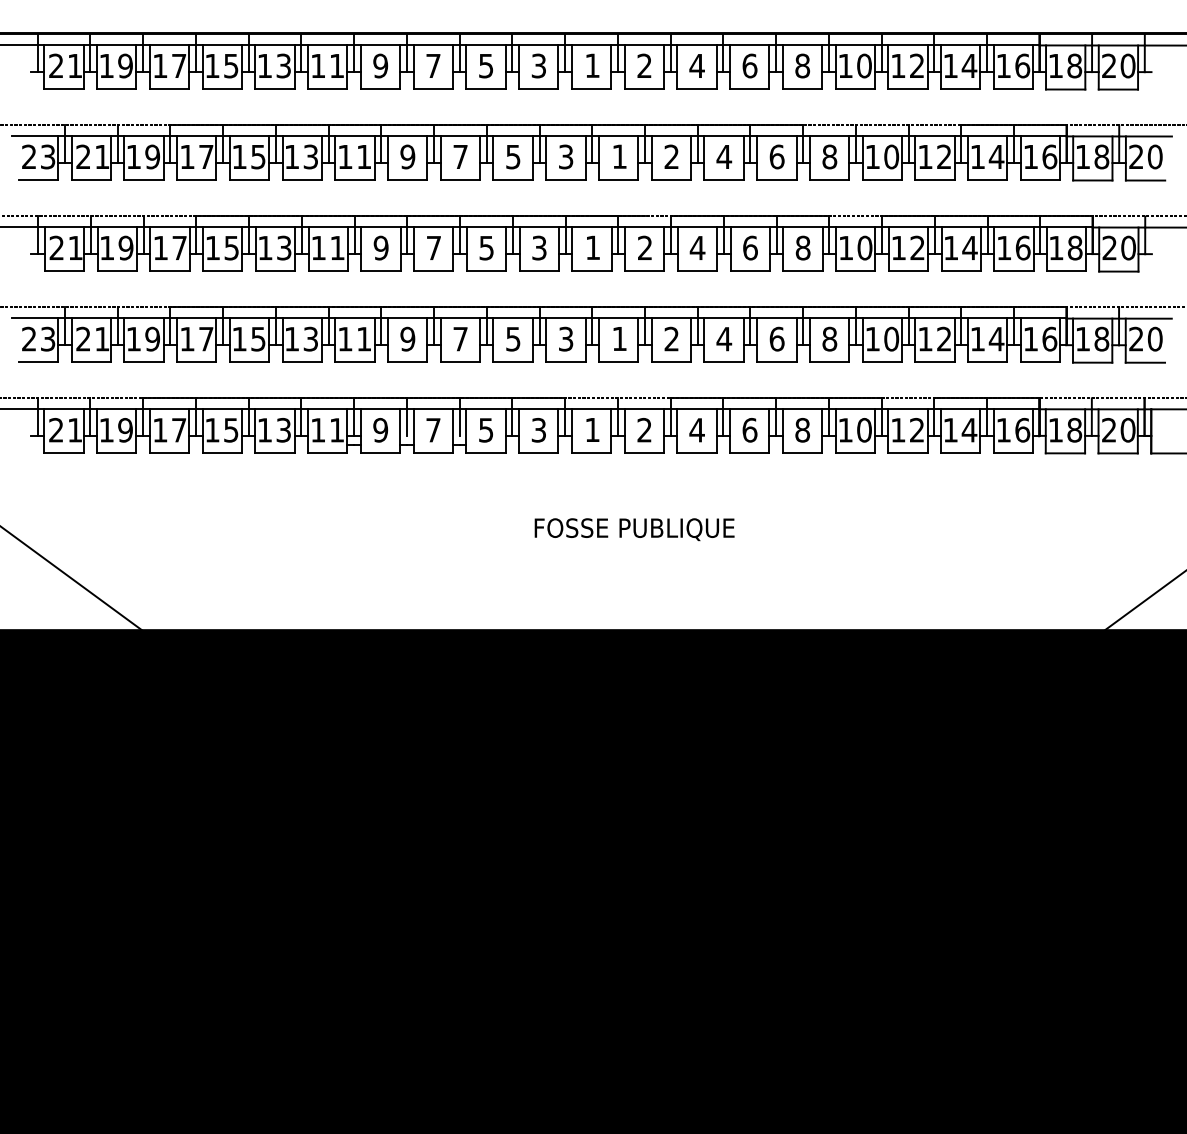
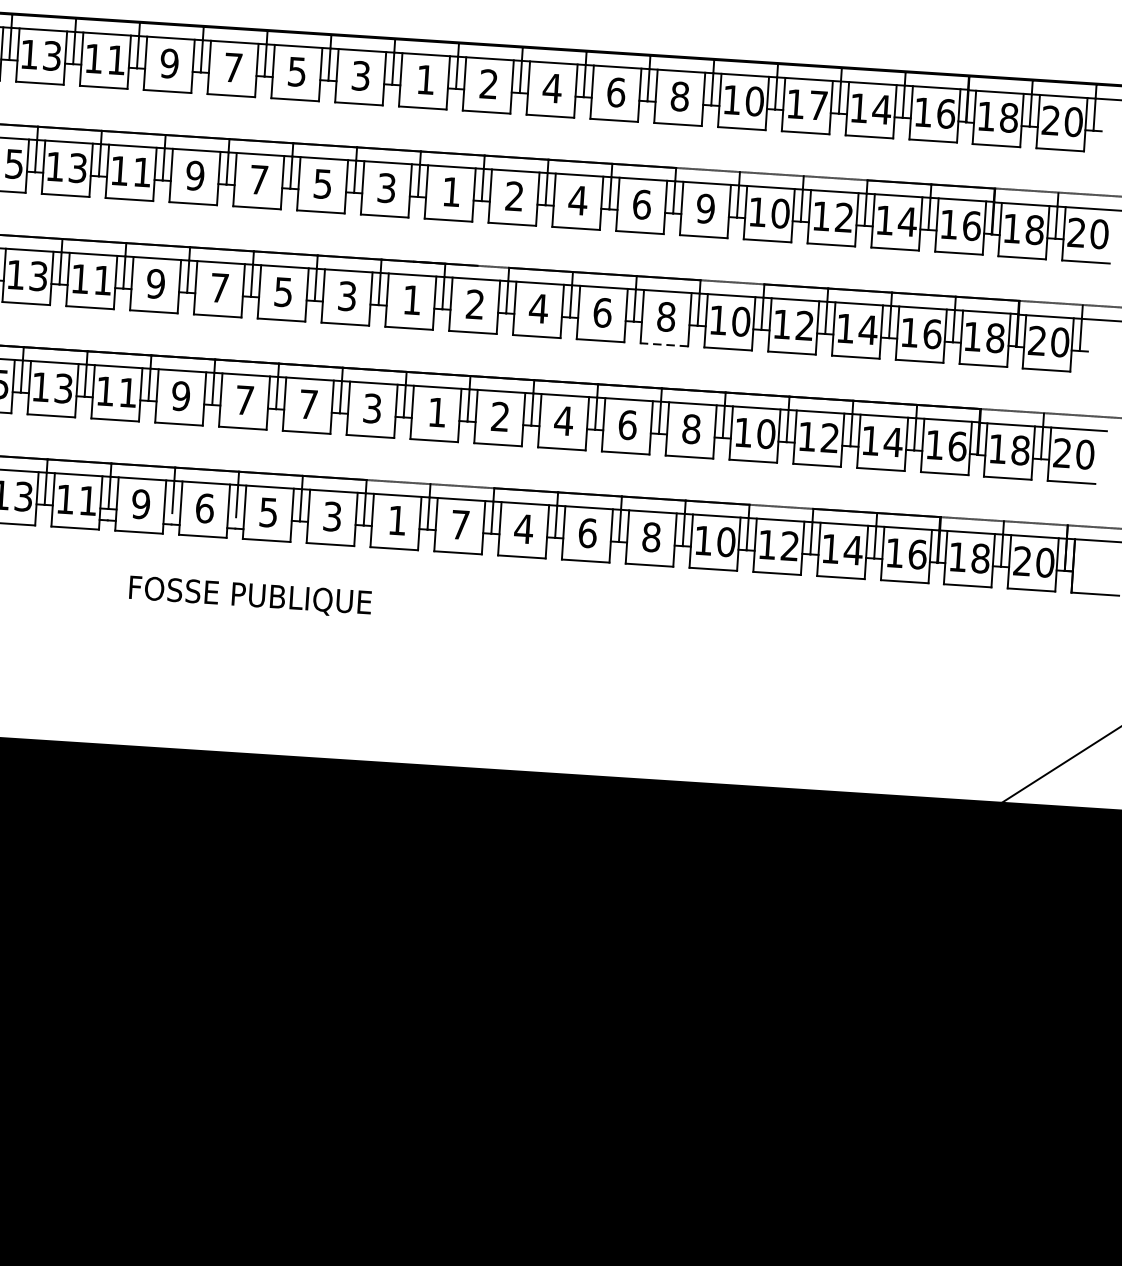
text: (917, 65) -> (819, 104), 12 -> 17
text: (829, 156) -> (705, 208), 8 -> 9
line: (802, 271) -> (663, 345), solid -> dashed
text: (513, 339) -> (308, 404), 5 -> 7
text: (433, 429) -> (205, 507), 7 -> 6
text: (644, 429) -> (460, 524), 2 -> 7
text: (634, 529) -> (250, 596), moved

